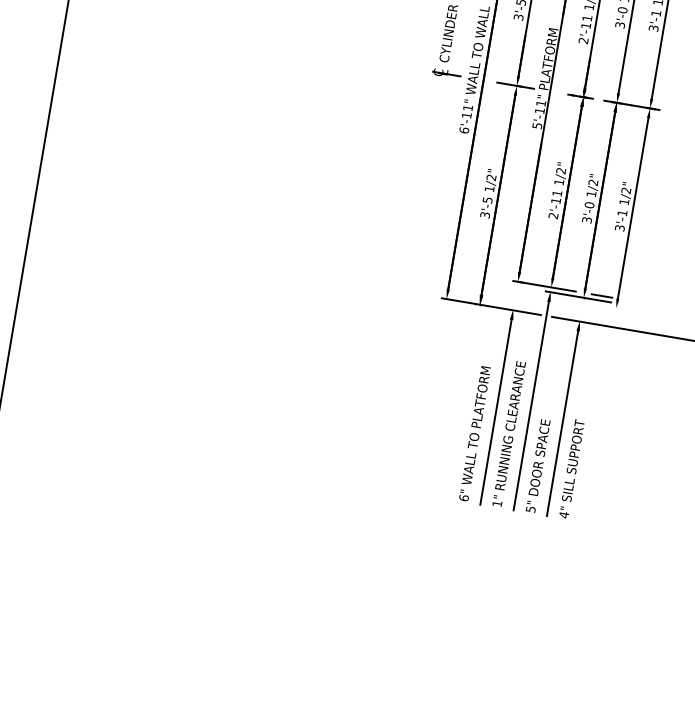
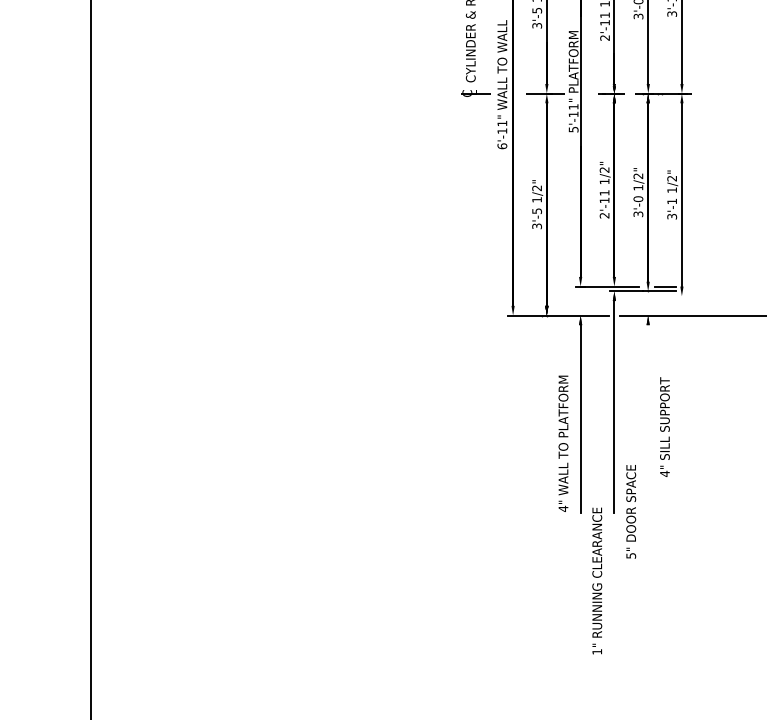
line: (562, 423) -> (648, 418), removed
text: (509, 433) -> (597, 580), moved
text: (538, 465) -> (631, 511), moved
text: (571, 468) -> (664, 426), moved
text: (464, 497) -> (563, 508), 6" -> 4"

